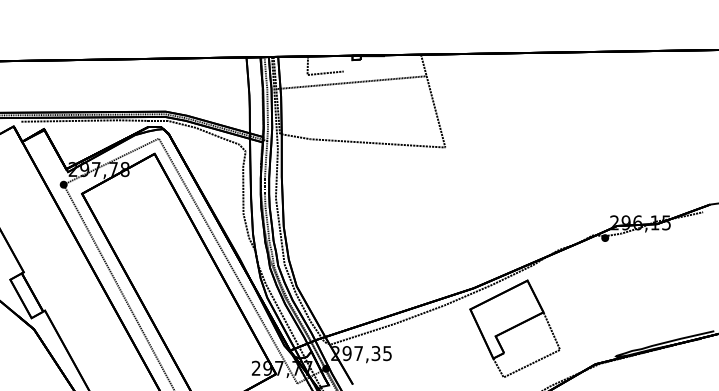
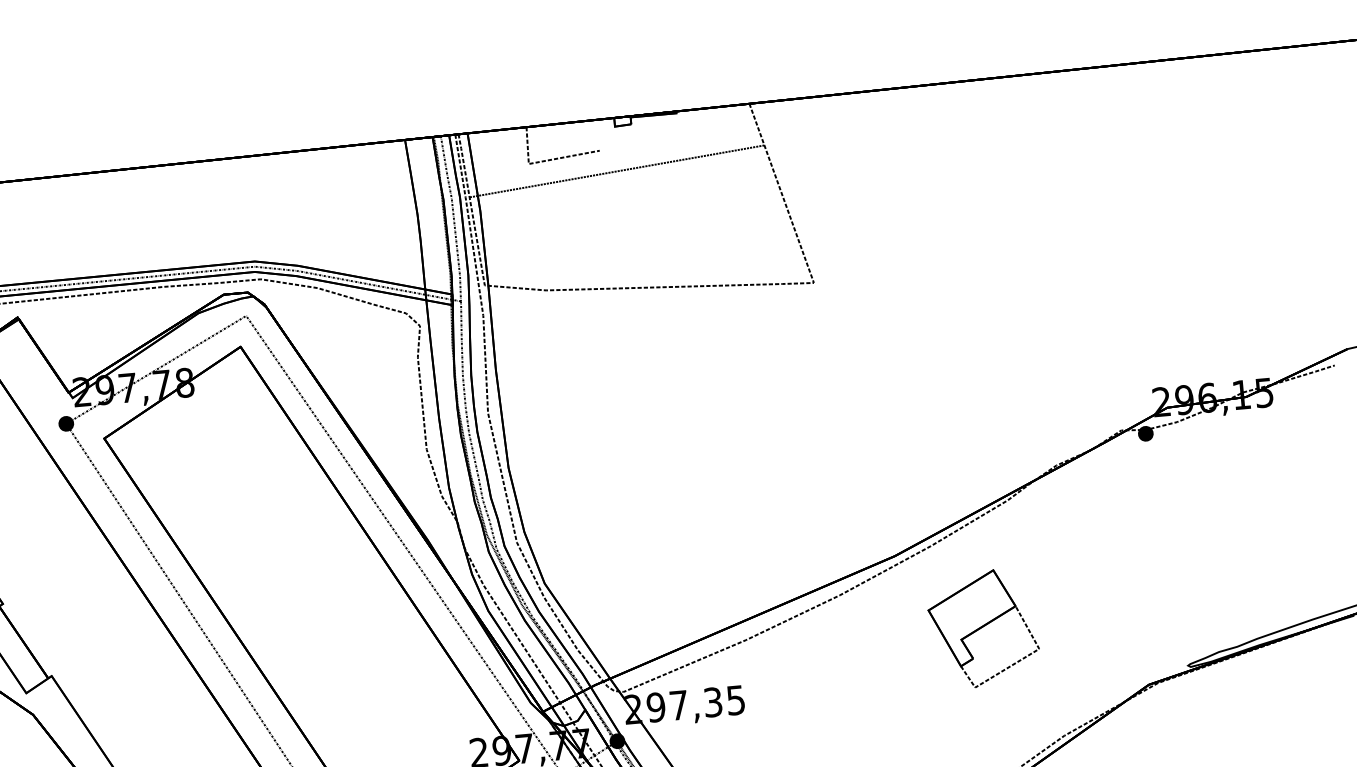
part: (514, 328) -> (982, 628), size x0.6

